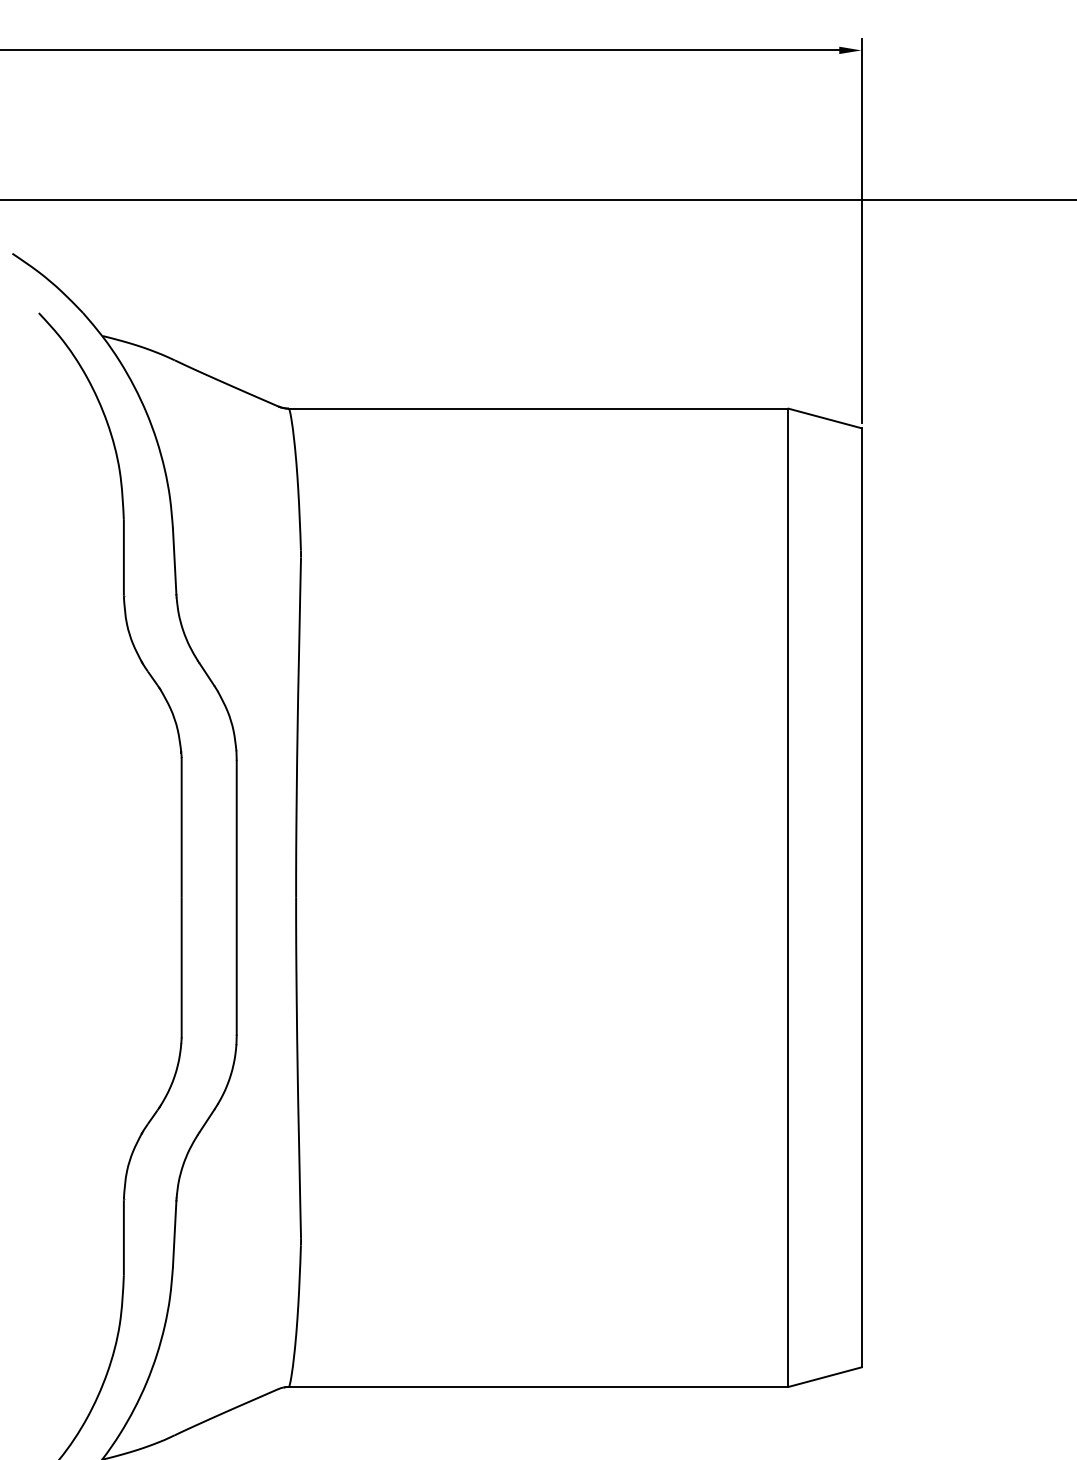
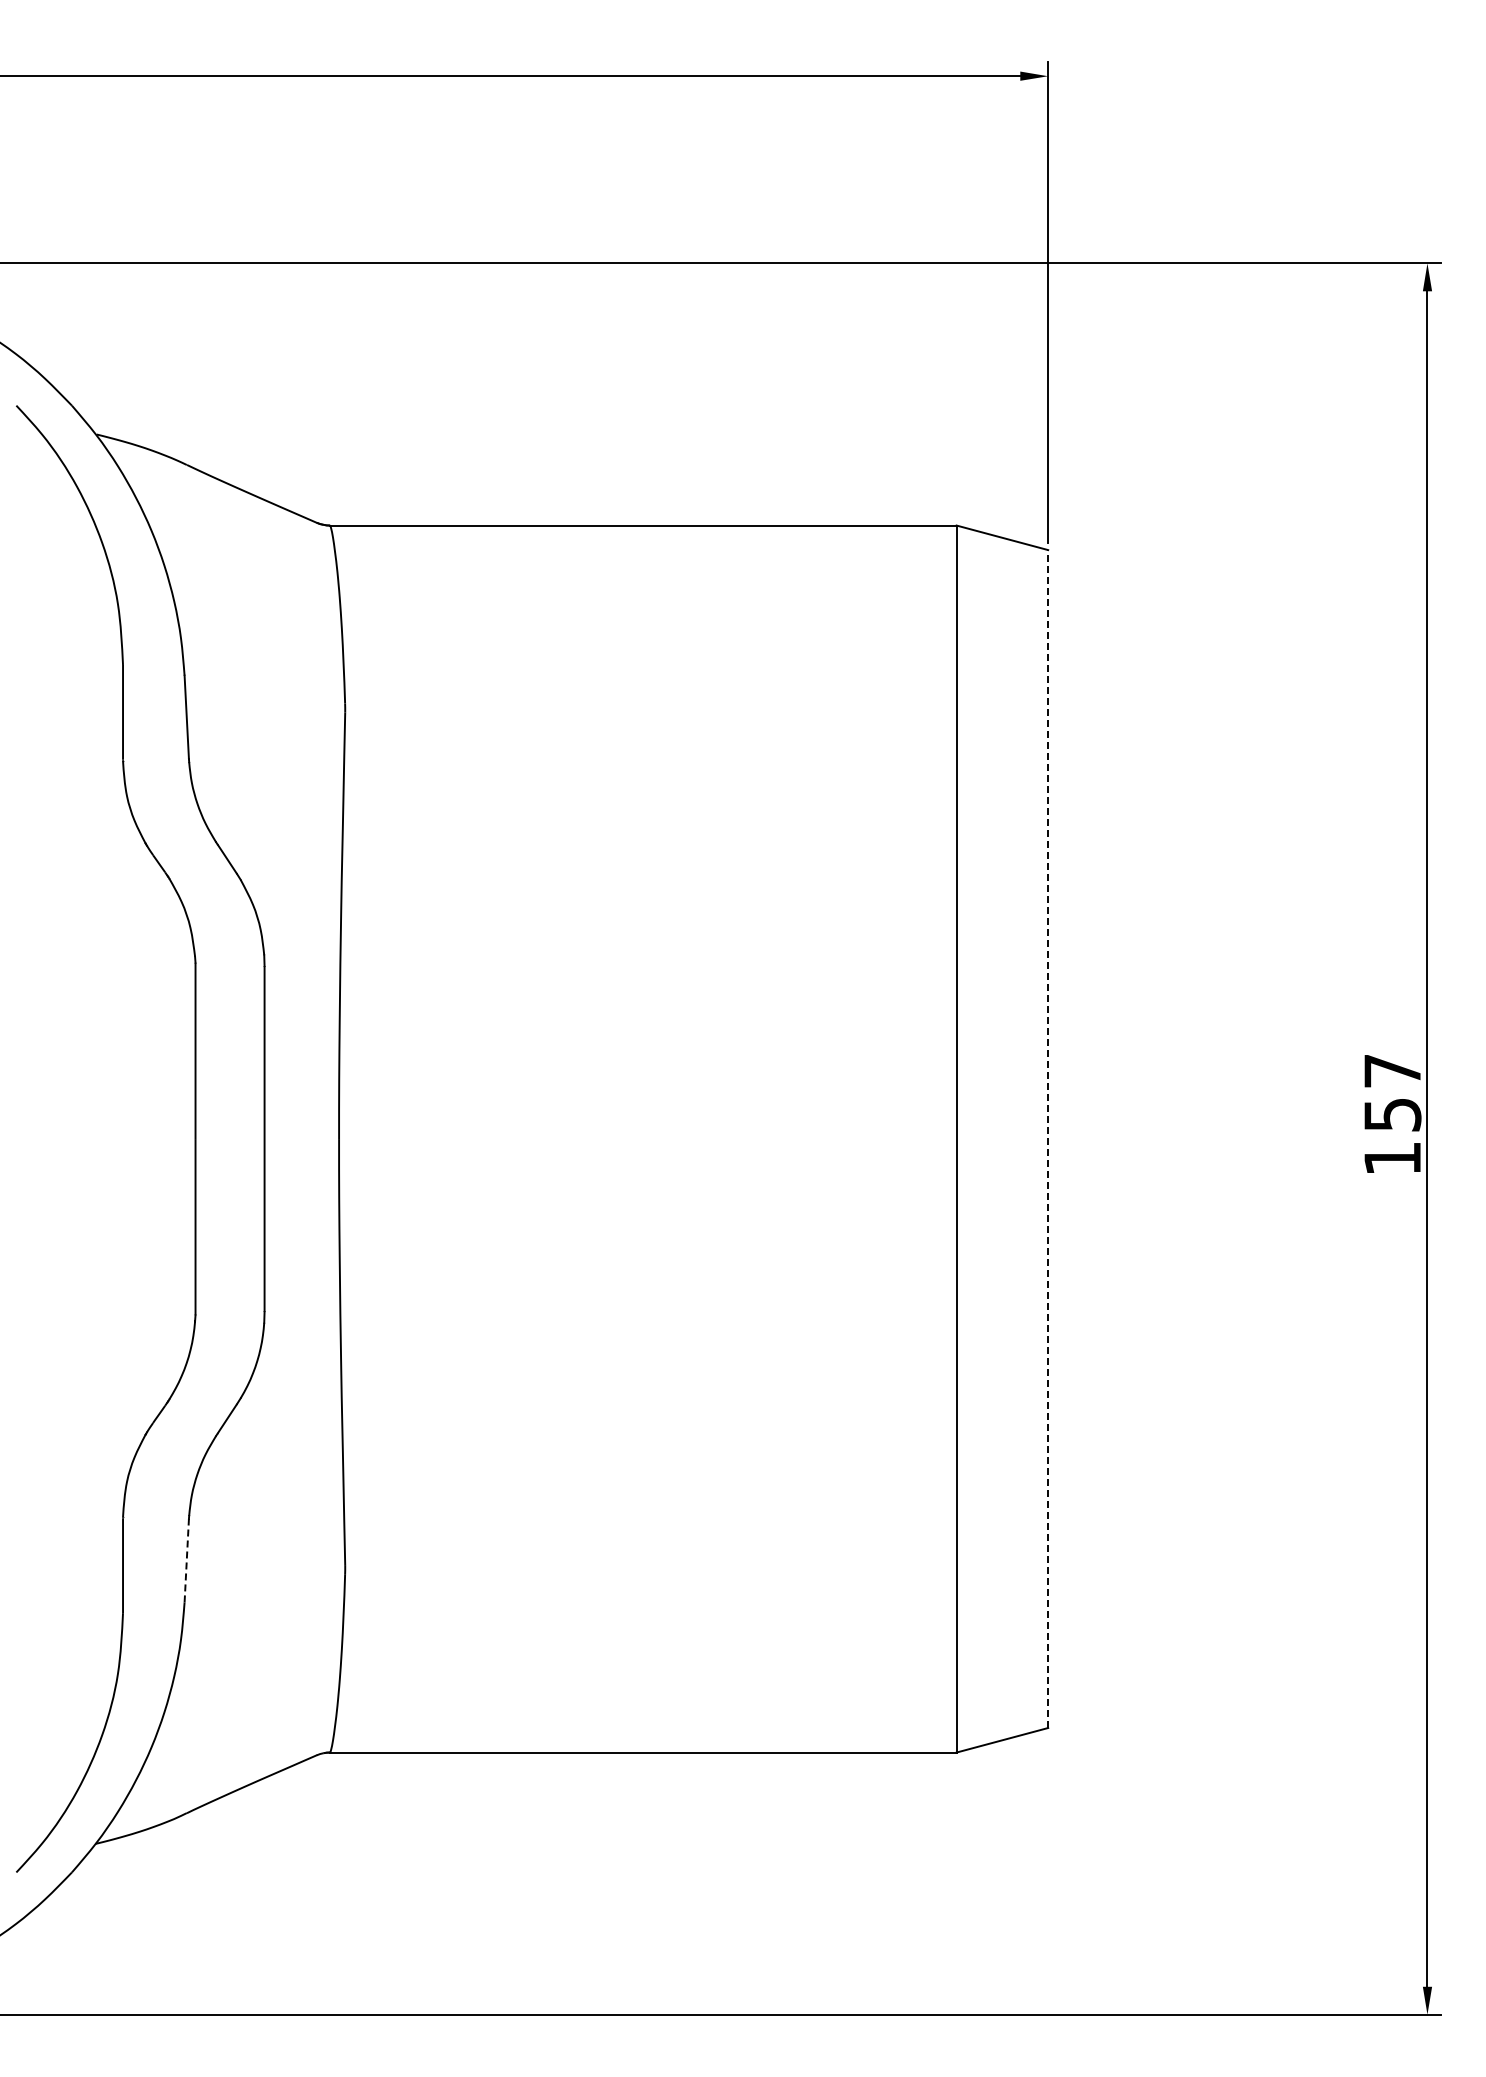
line: (861, 898) -> (1048, 1139), solid -> dashed
line: (174, 1233) -> (186, 1560), solid -> dashed

